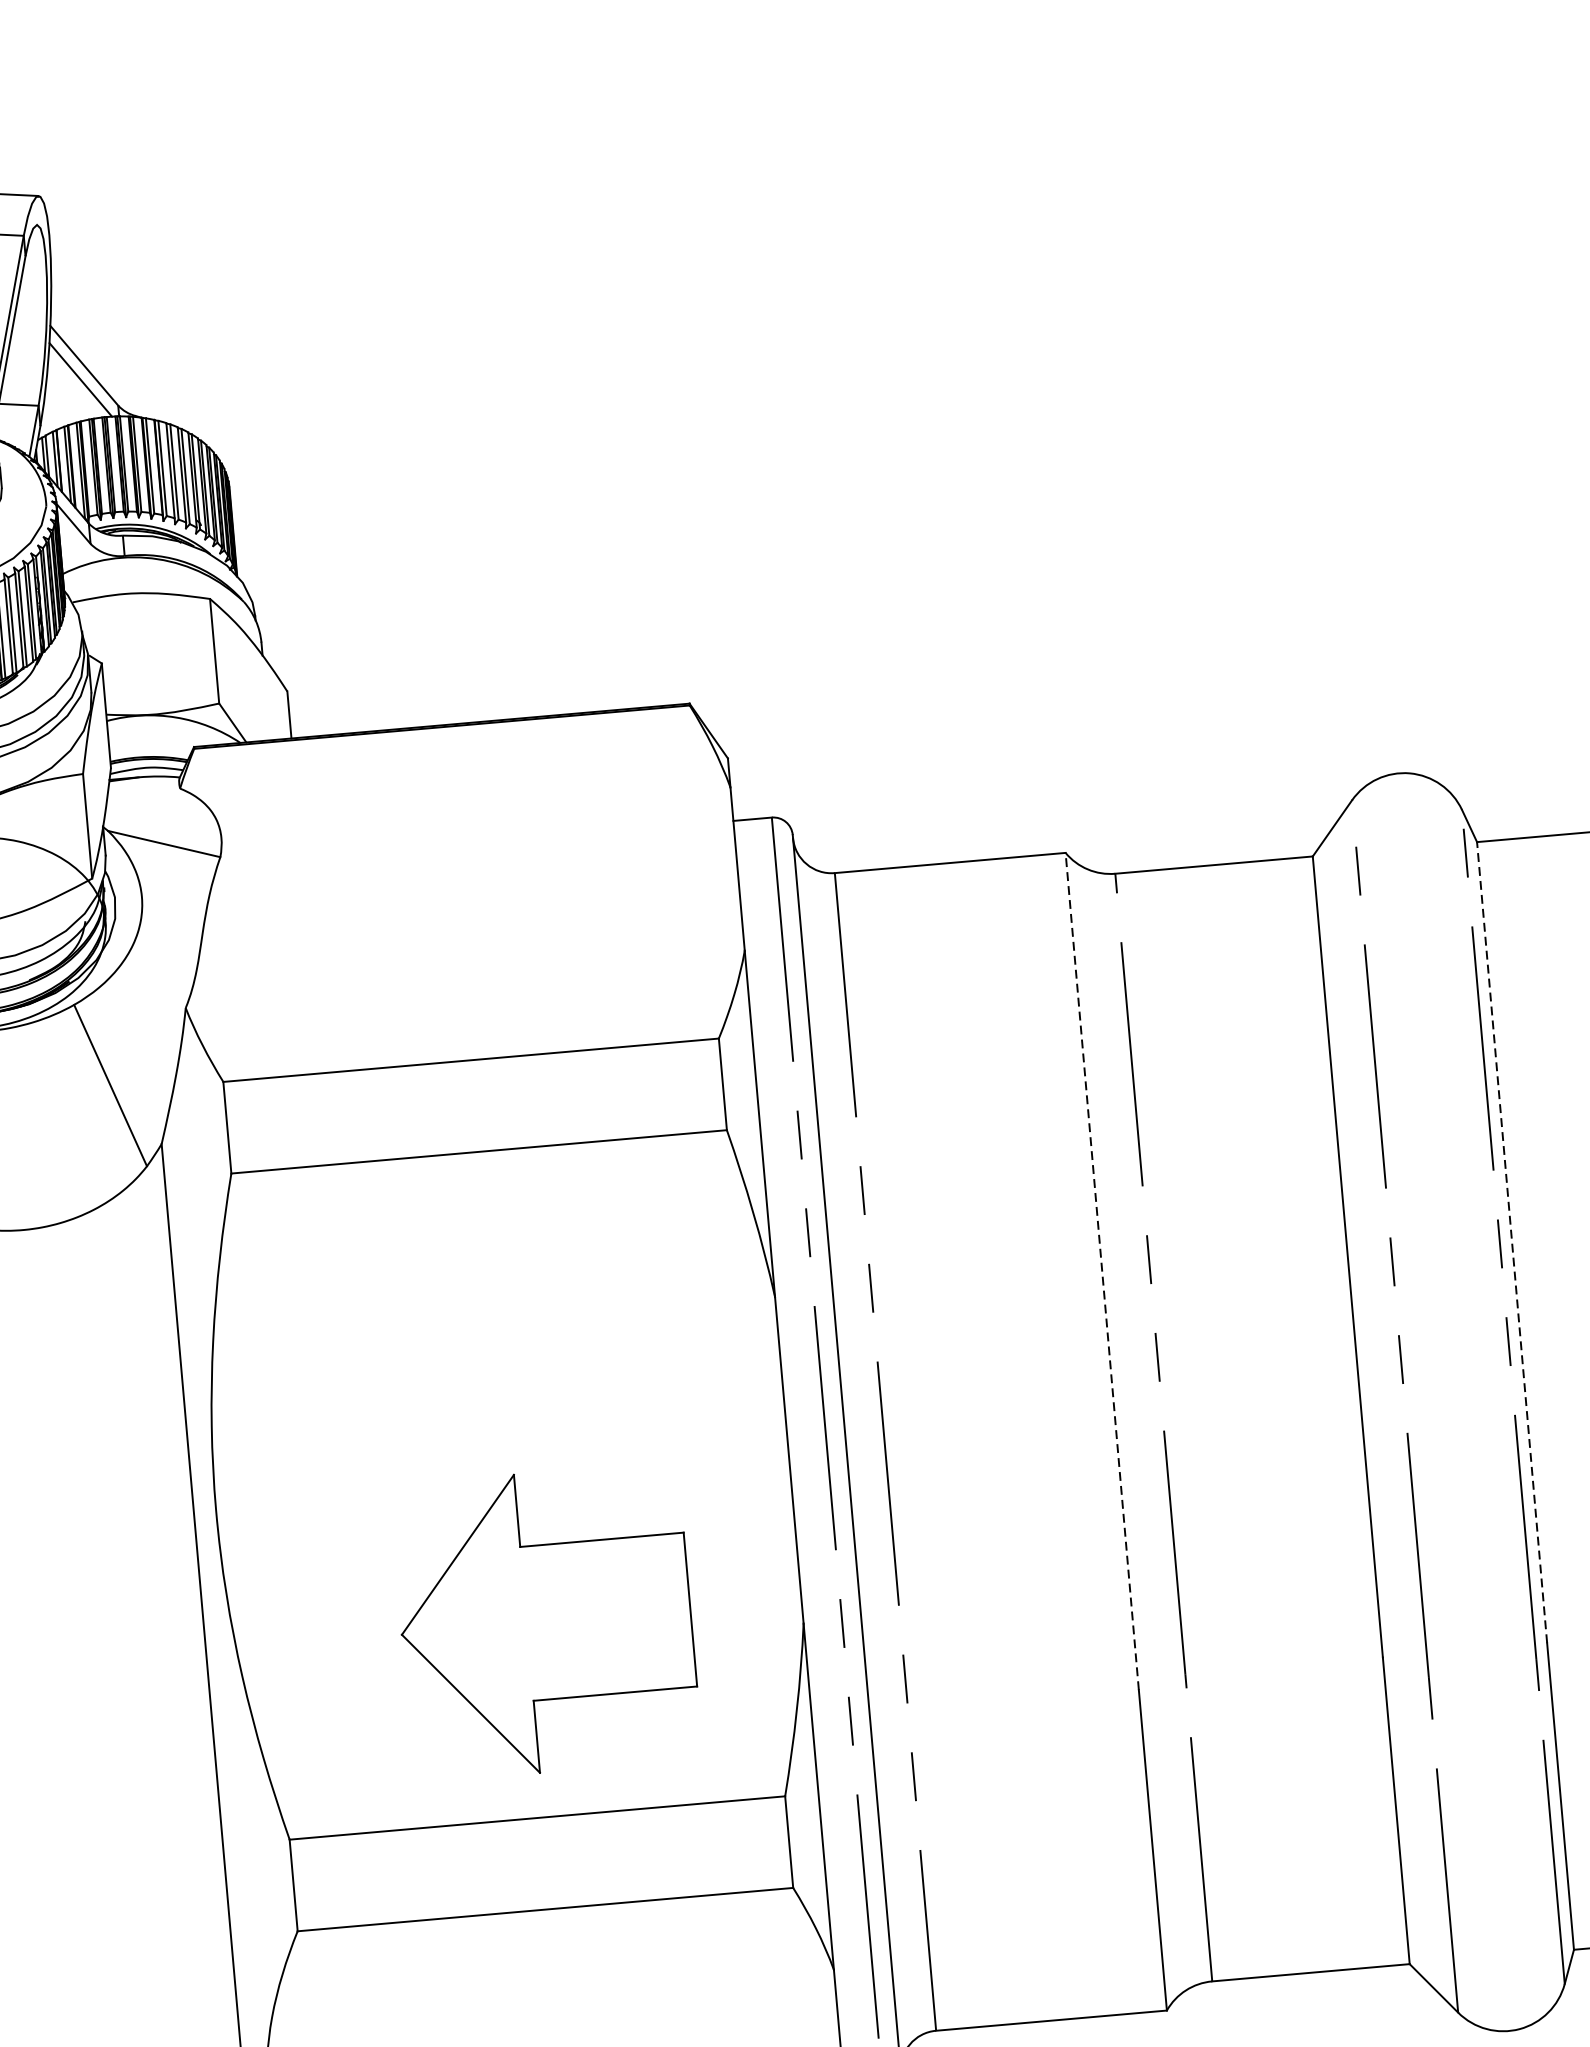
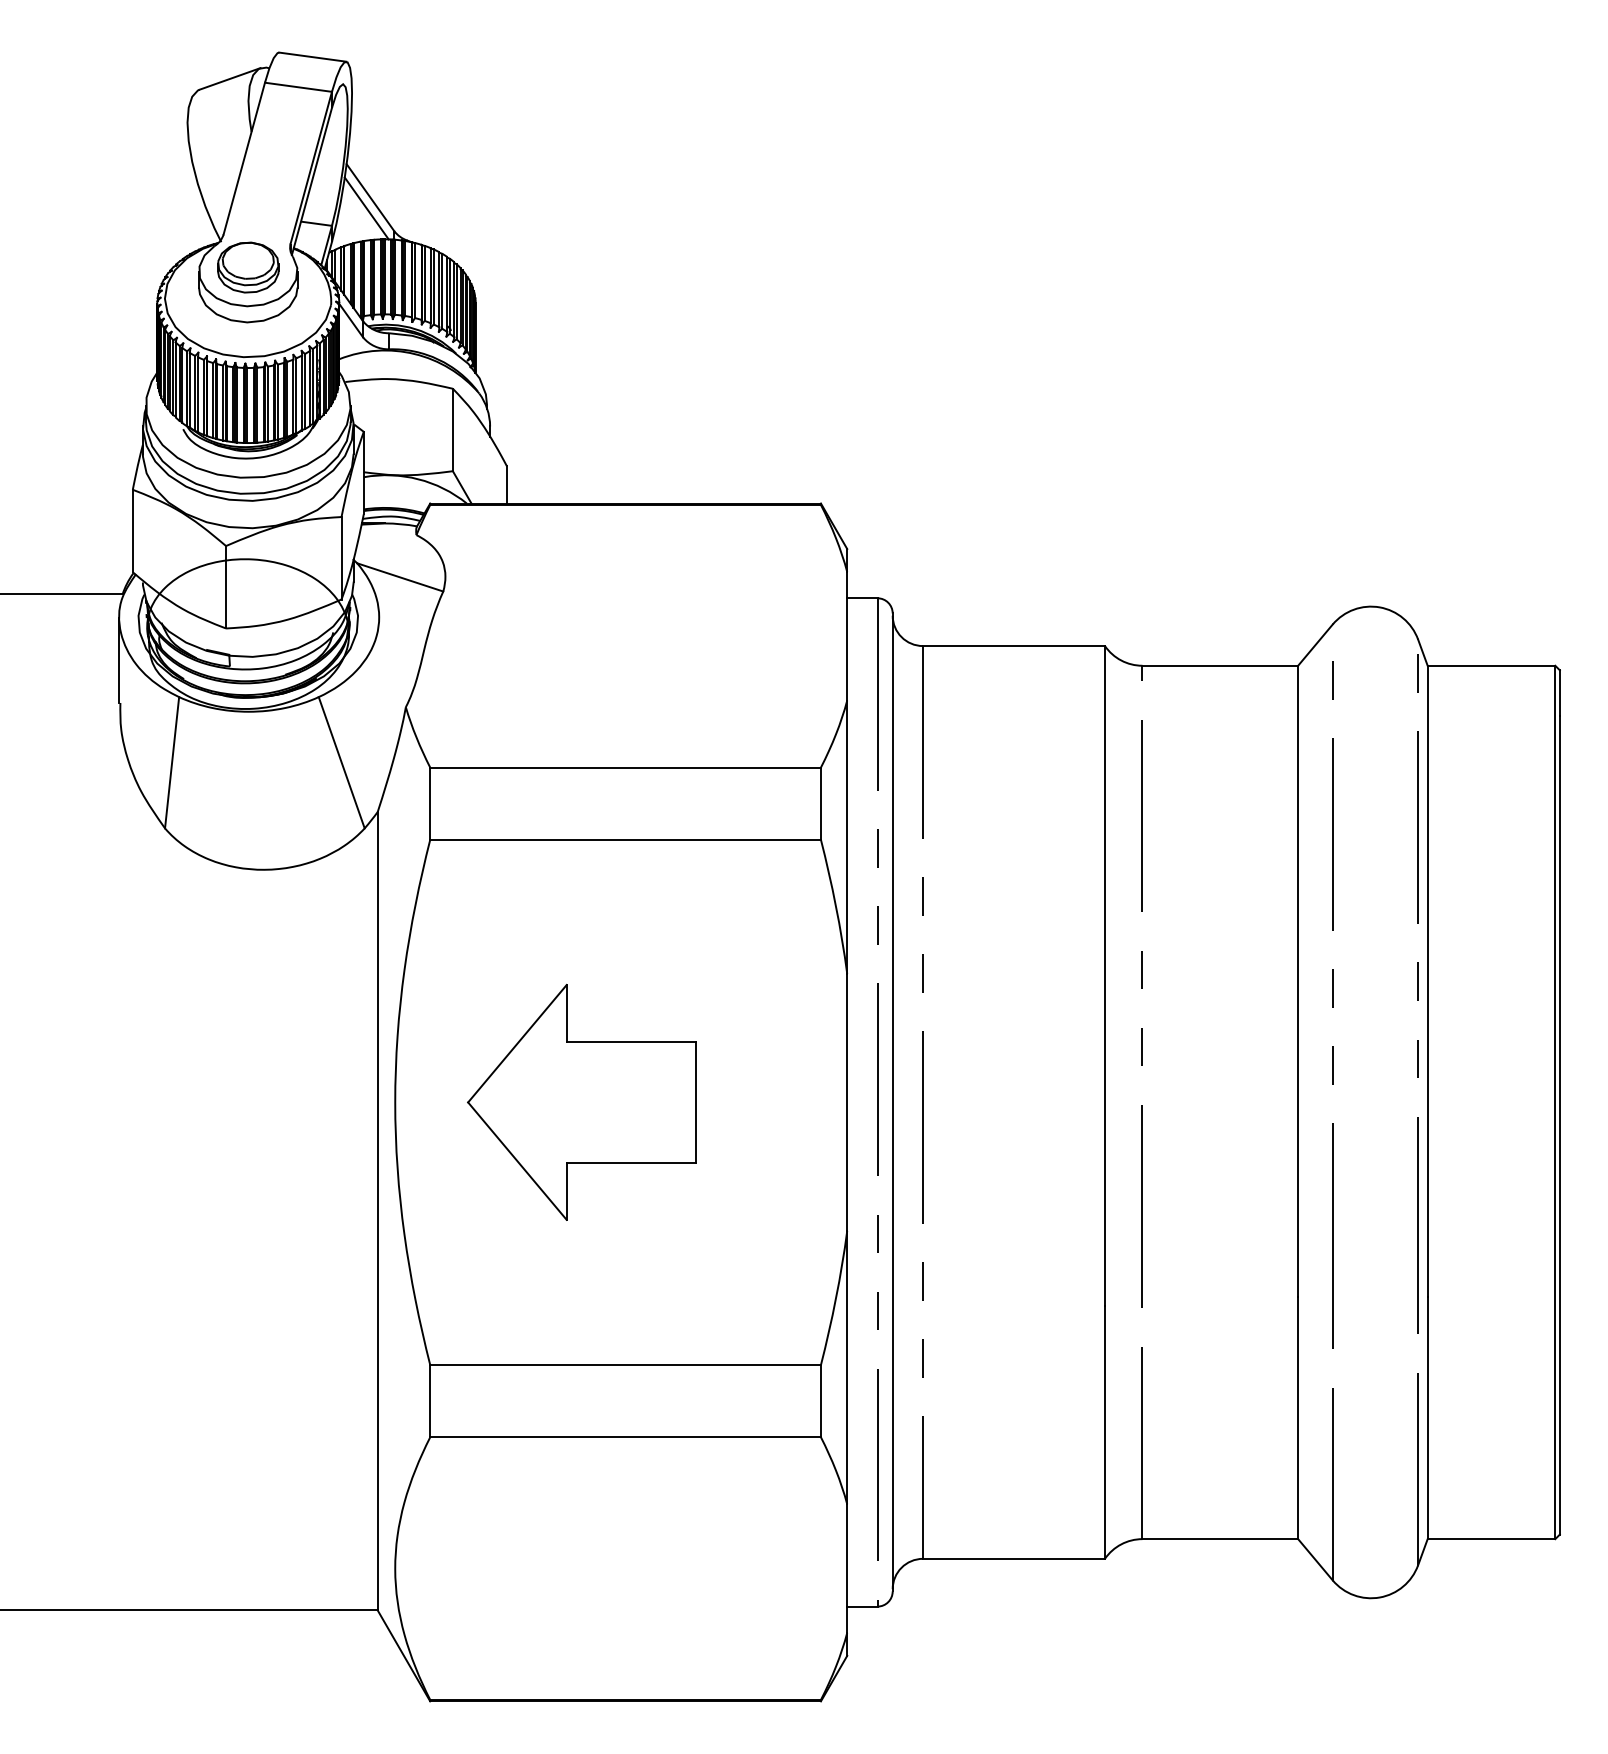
line: (1511, 1242) -> (1427, 981), dashed -> solid
line: (1101, 1270) -> (1104, 975), dashed -> solid
part: (545, 1621) -> (581, 1101), moved

